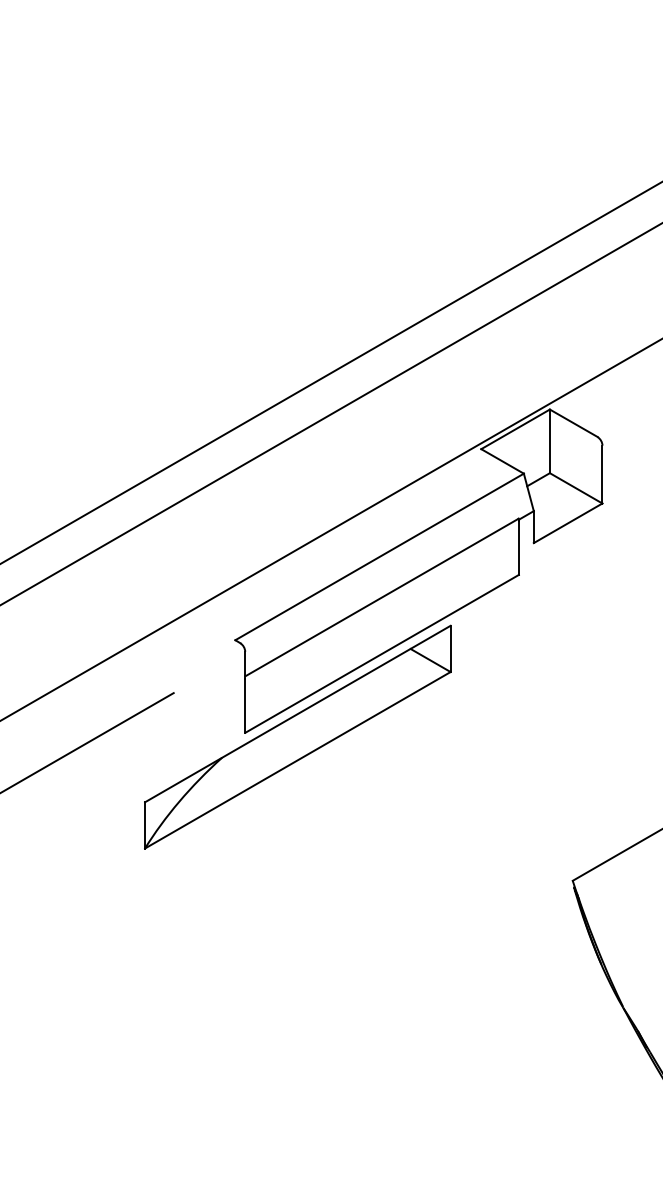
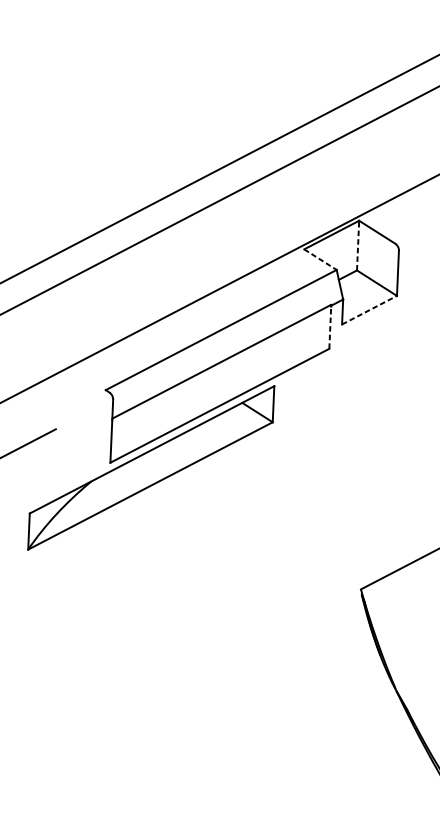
line: (549, 441) -> (357, 245), solid -> dashed
line: (502, 461) -> (320, 259), solid -> dashed
line: (568, 523) -> (369, 310), solid -> dashed
line: (518, 547) -> (329, 327), solid -> dashed

